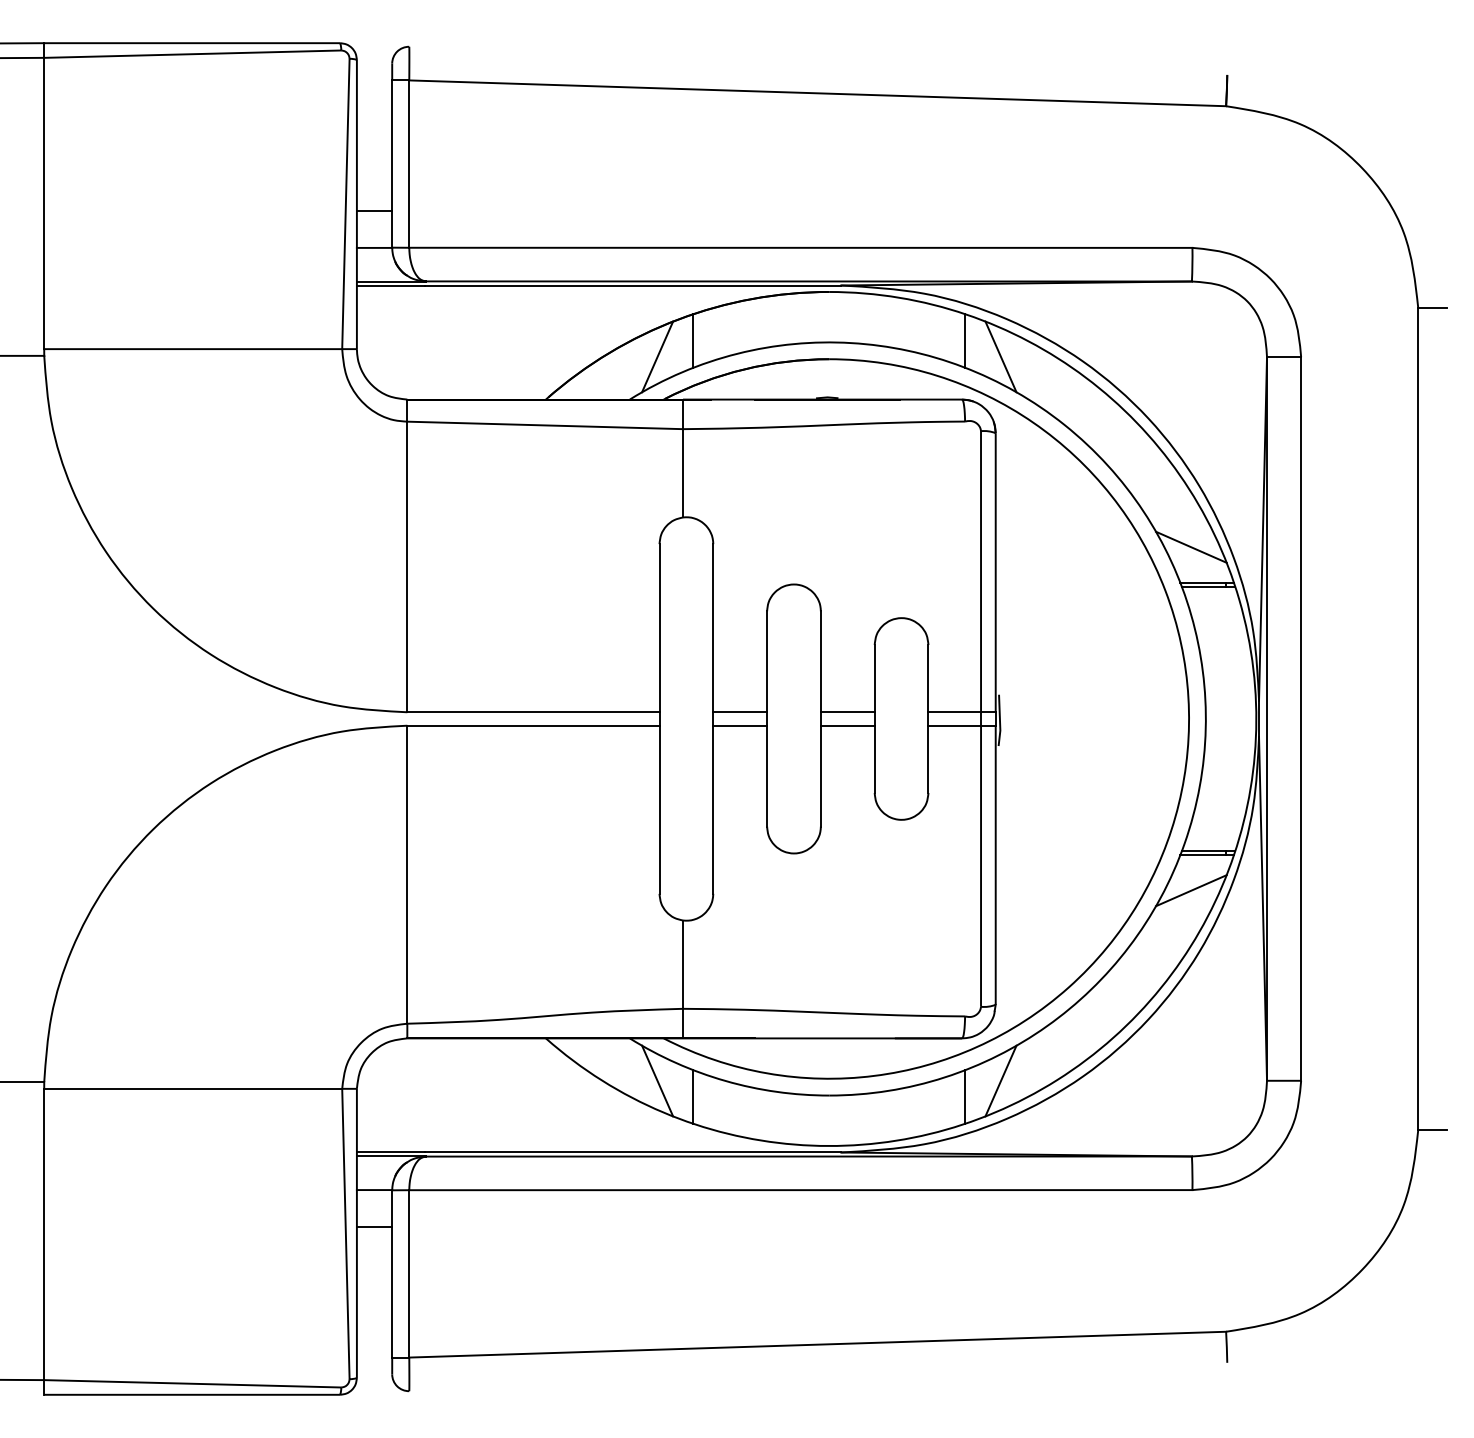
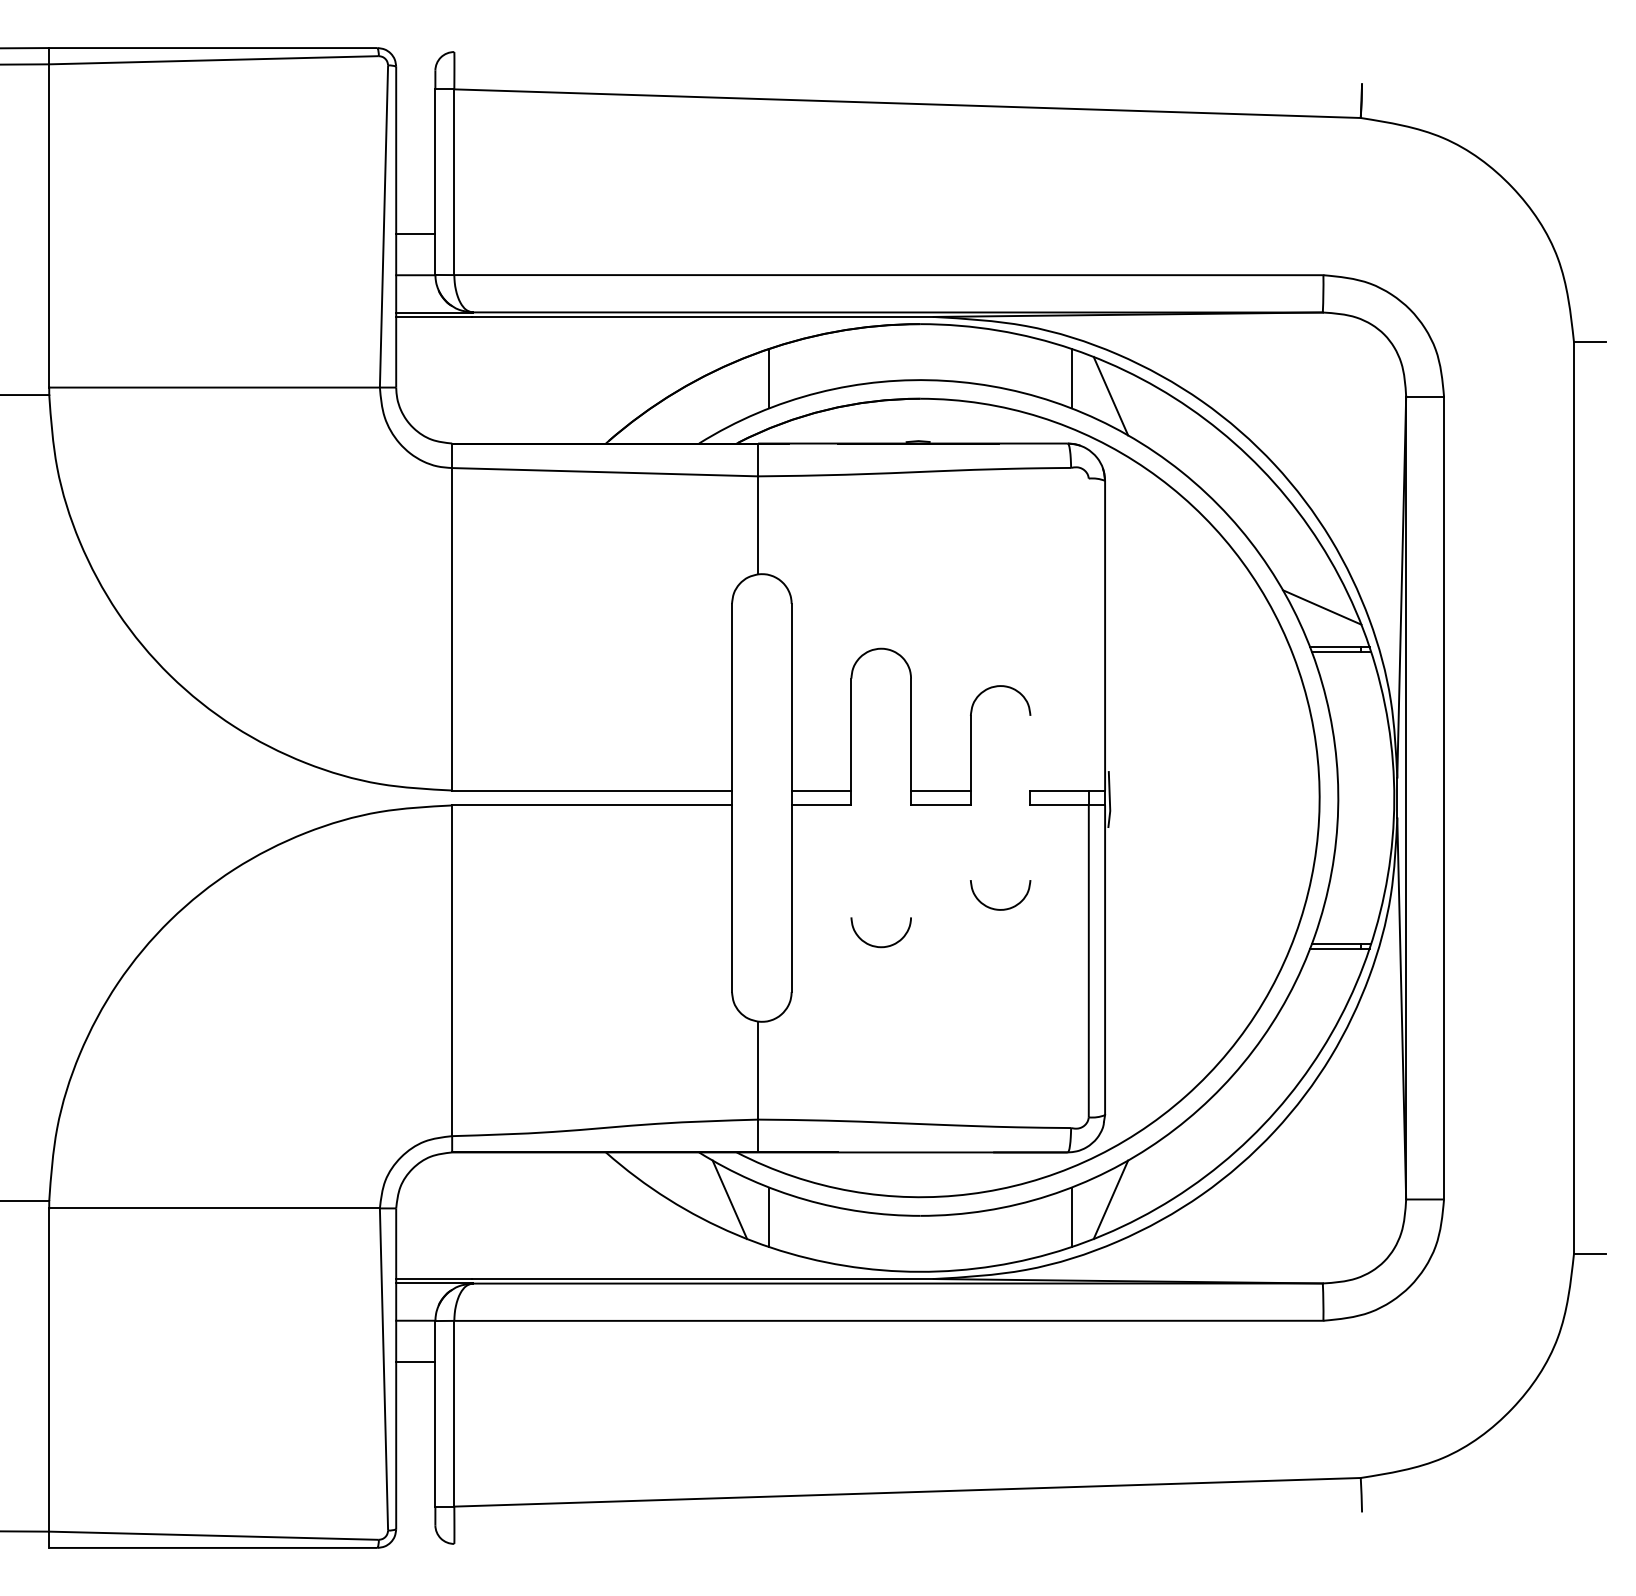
line: (657, 356) -> (729, 395), removed
line: (981, 571) -> (1089, 634), removed
line: (928, 678) -> (1030, 753), removed
line: (874, 758) -> (970, 841), removed
line: (928, 758) -> (1030, 841), removed
line: (767, 775) -> (851, 860), removed
line: (820, 775) -> (910, 860), removed
line: (1191, 890) -> (1322, 988), removed

